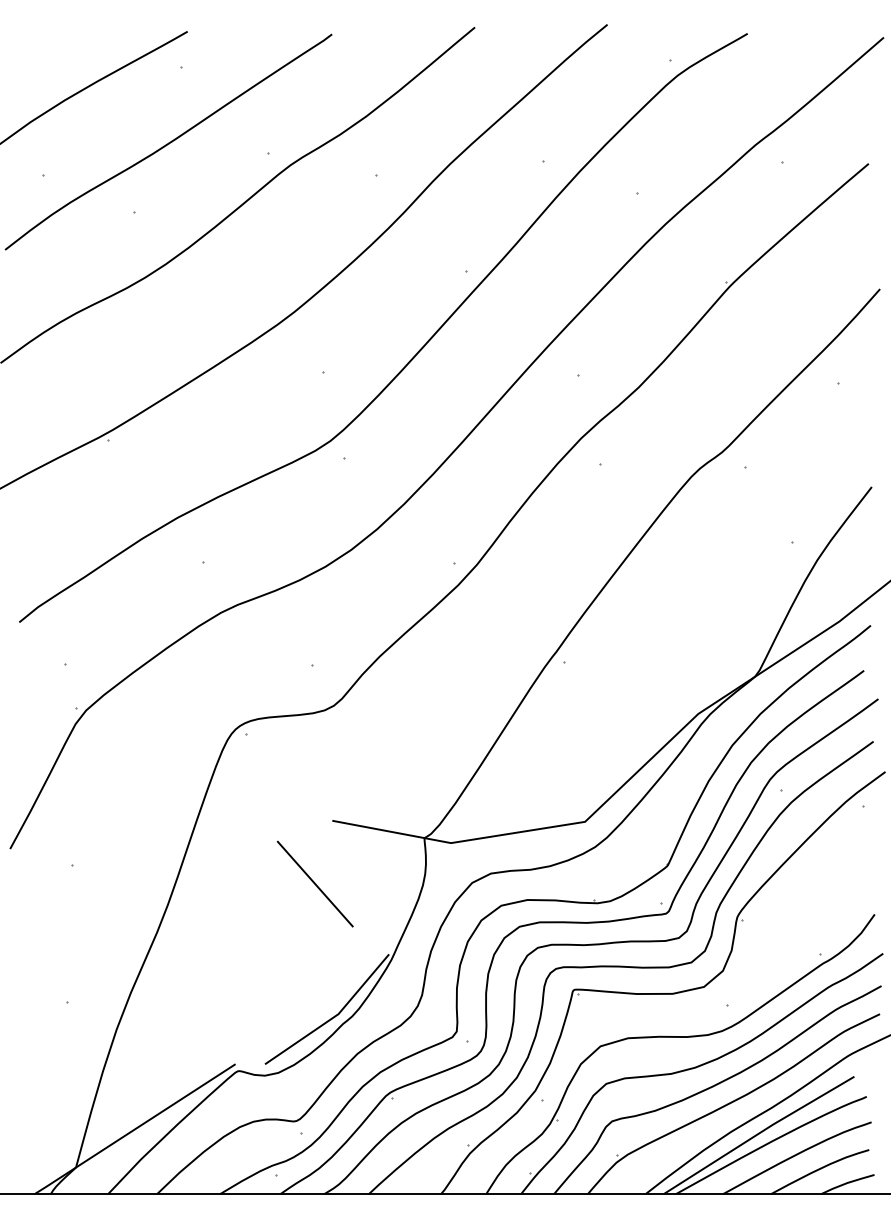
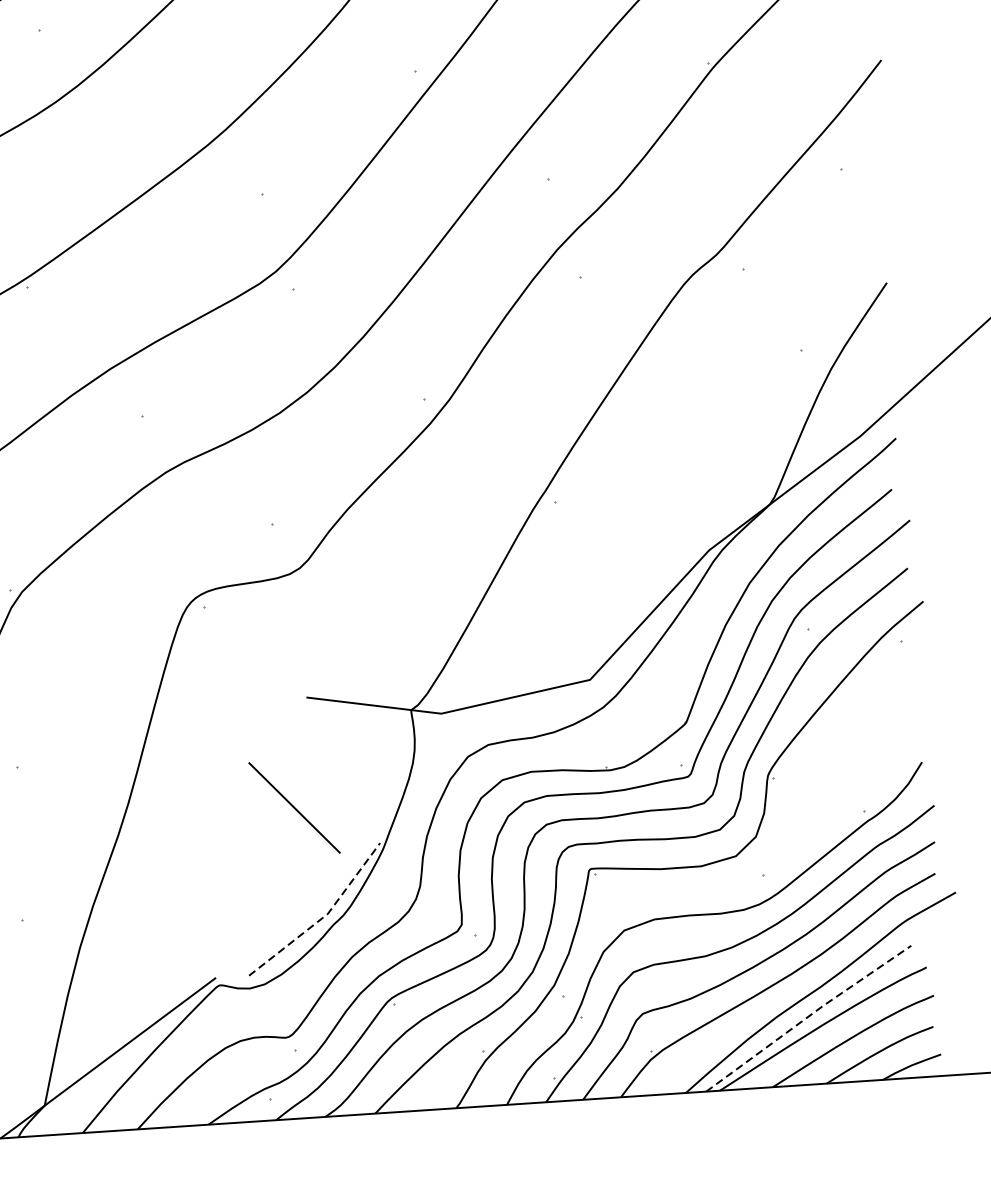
line: (314, 883) -> (293, 807), moved
line: (335, 1016) -> (324, 916), solid -> dashed
line: (758, 1133) -> (807, 1016), solid -> dashed

